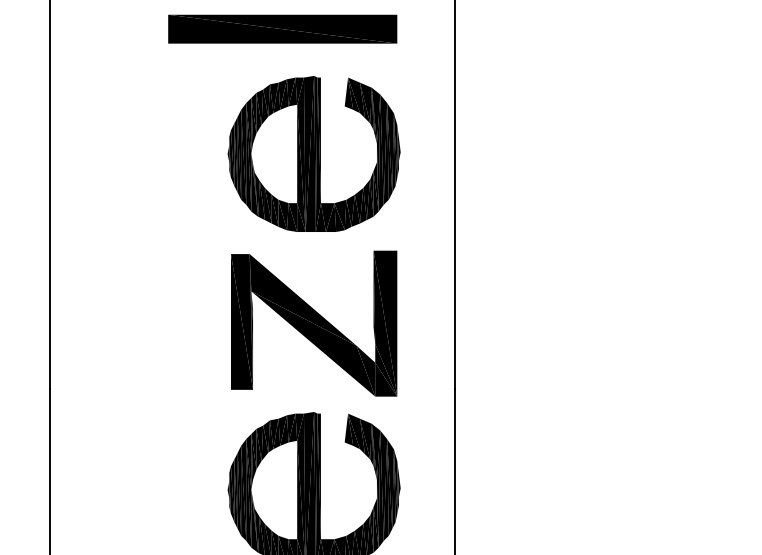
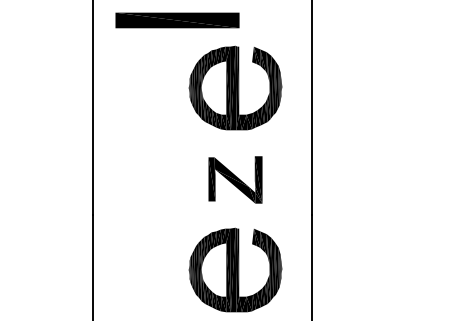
part: (282, 29) -> (177, 20), moved
part: (314, 322) -> (235, 179), size x0.6

